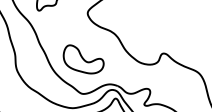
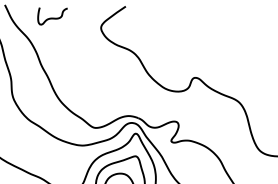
part: (83, 58) -> (95, 84), removed

